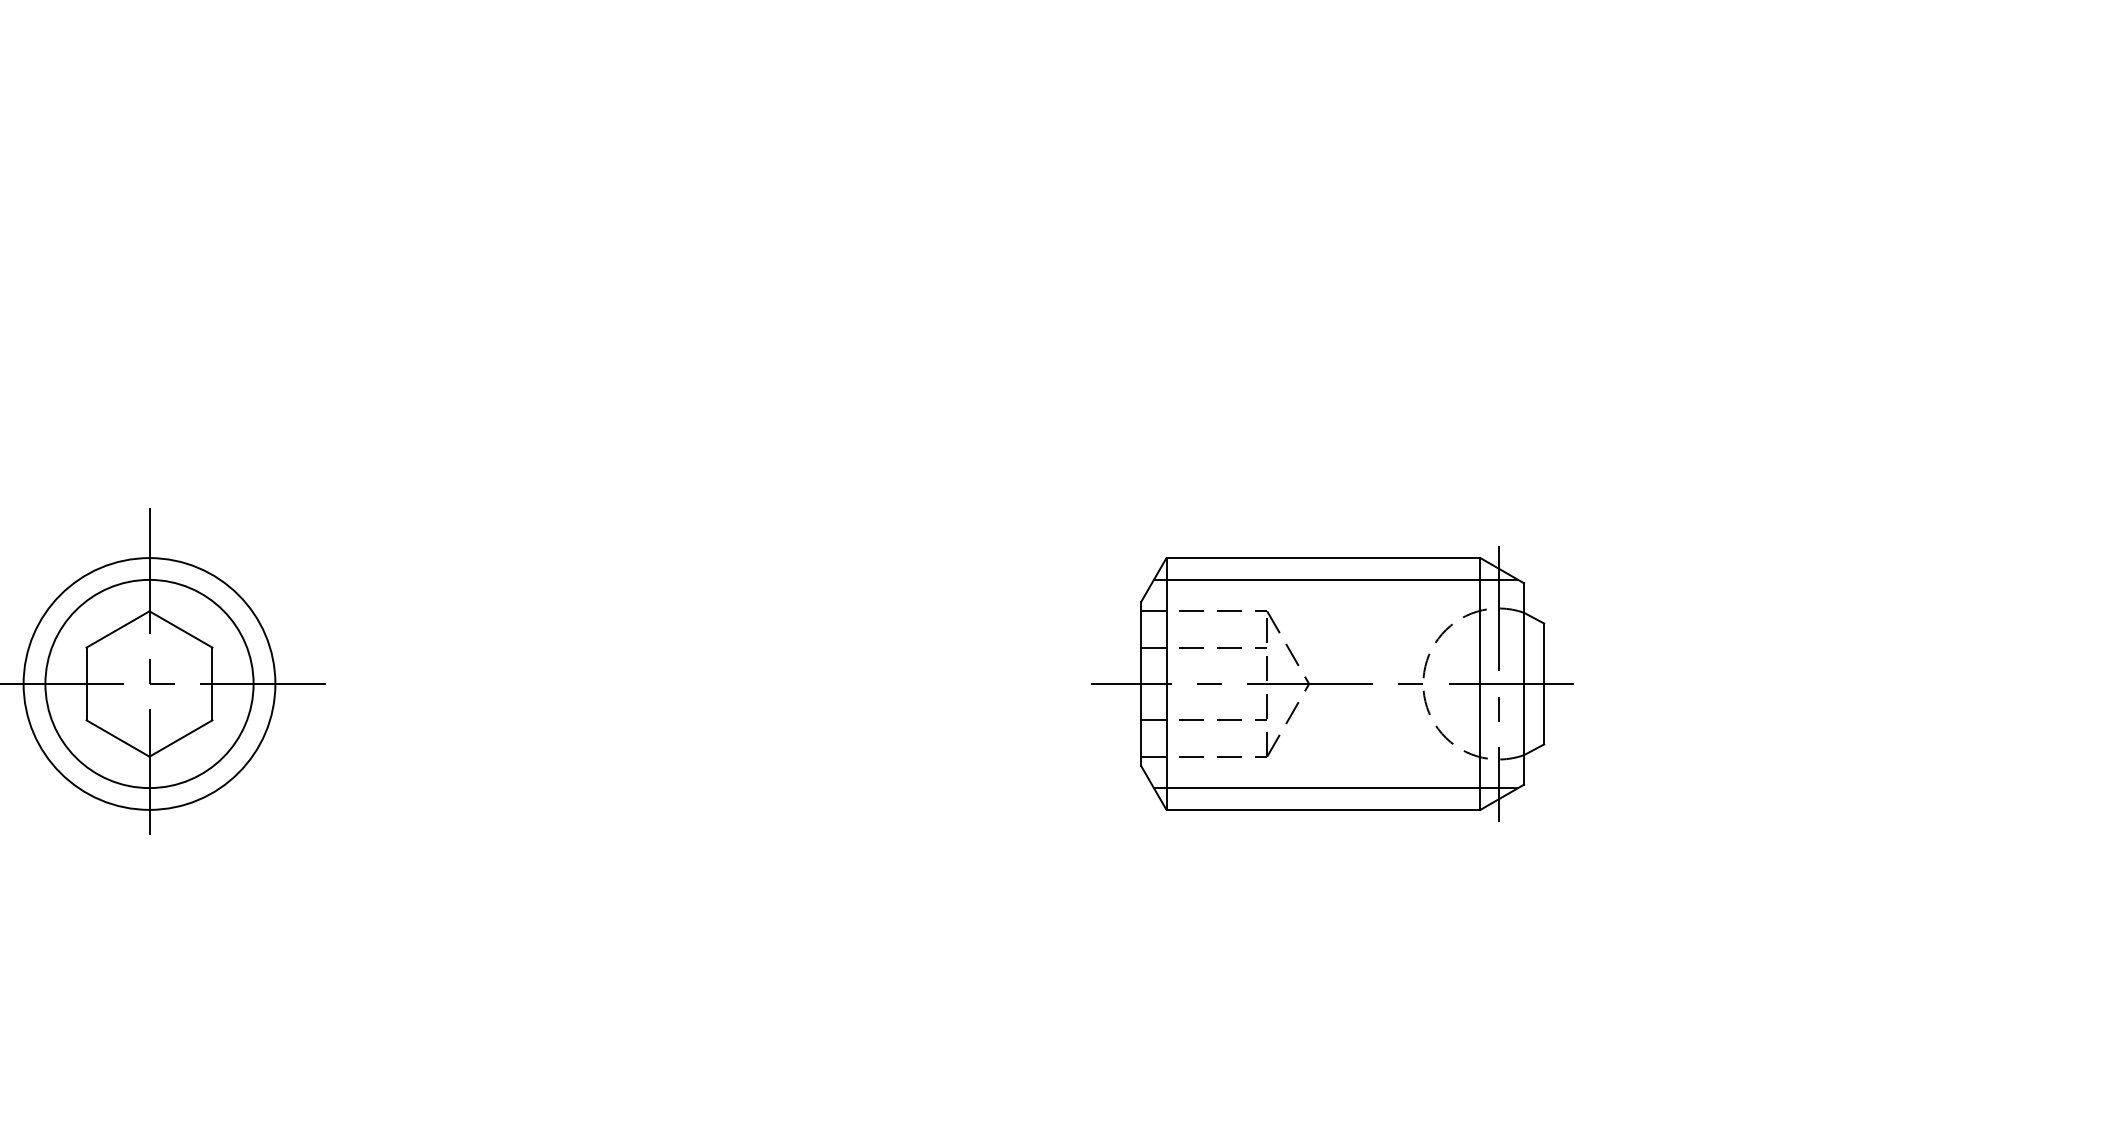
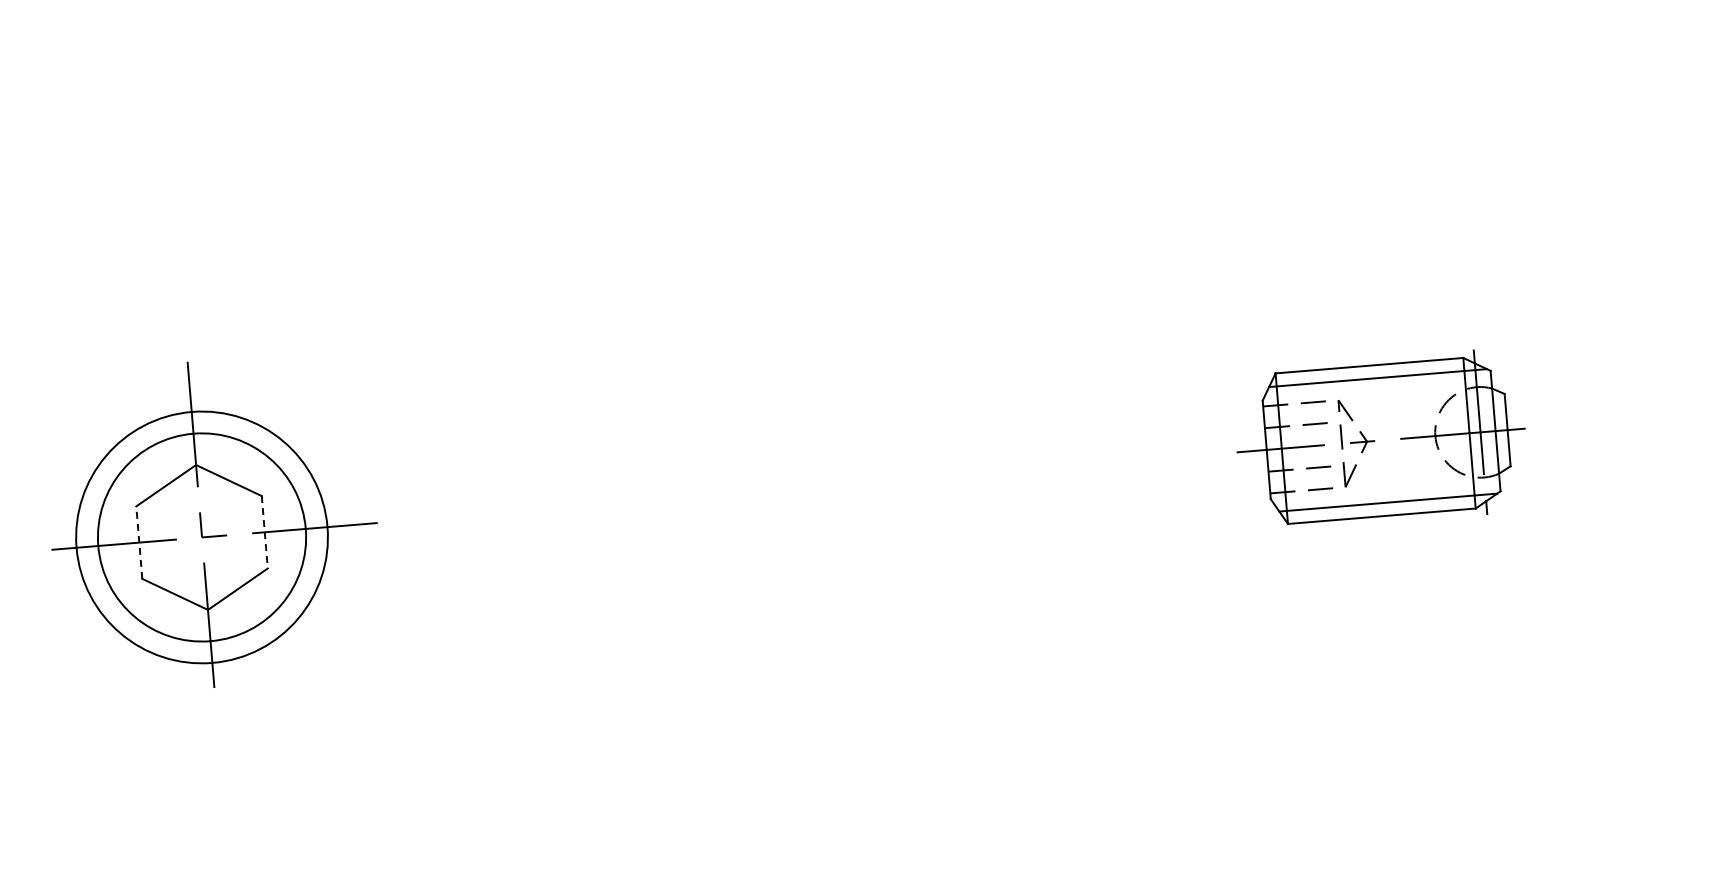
line: (86, 683) -> (139, 542), solid -> dashed
part: (1332, 683) -> (1381, 440), size x0.6
line: (212, 684) -> (264, 532), solid -> dashed

